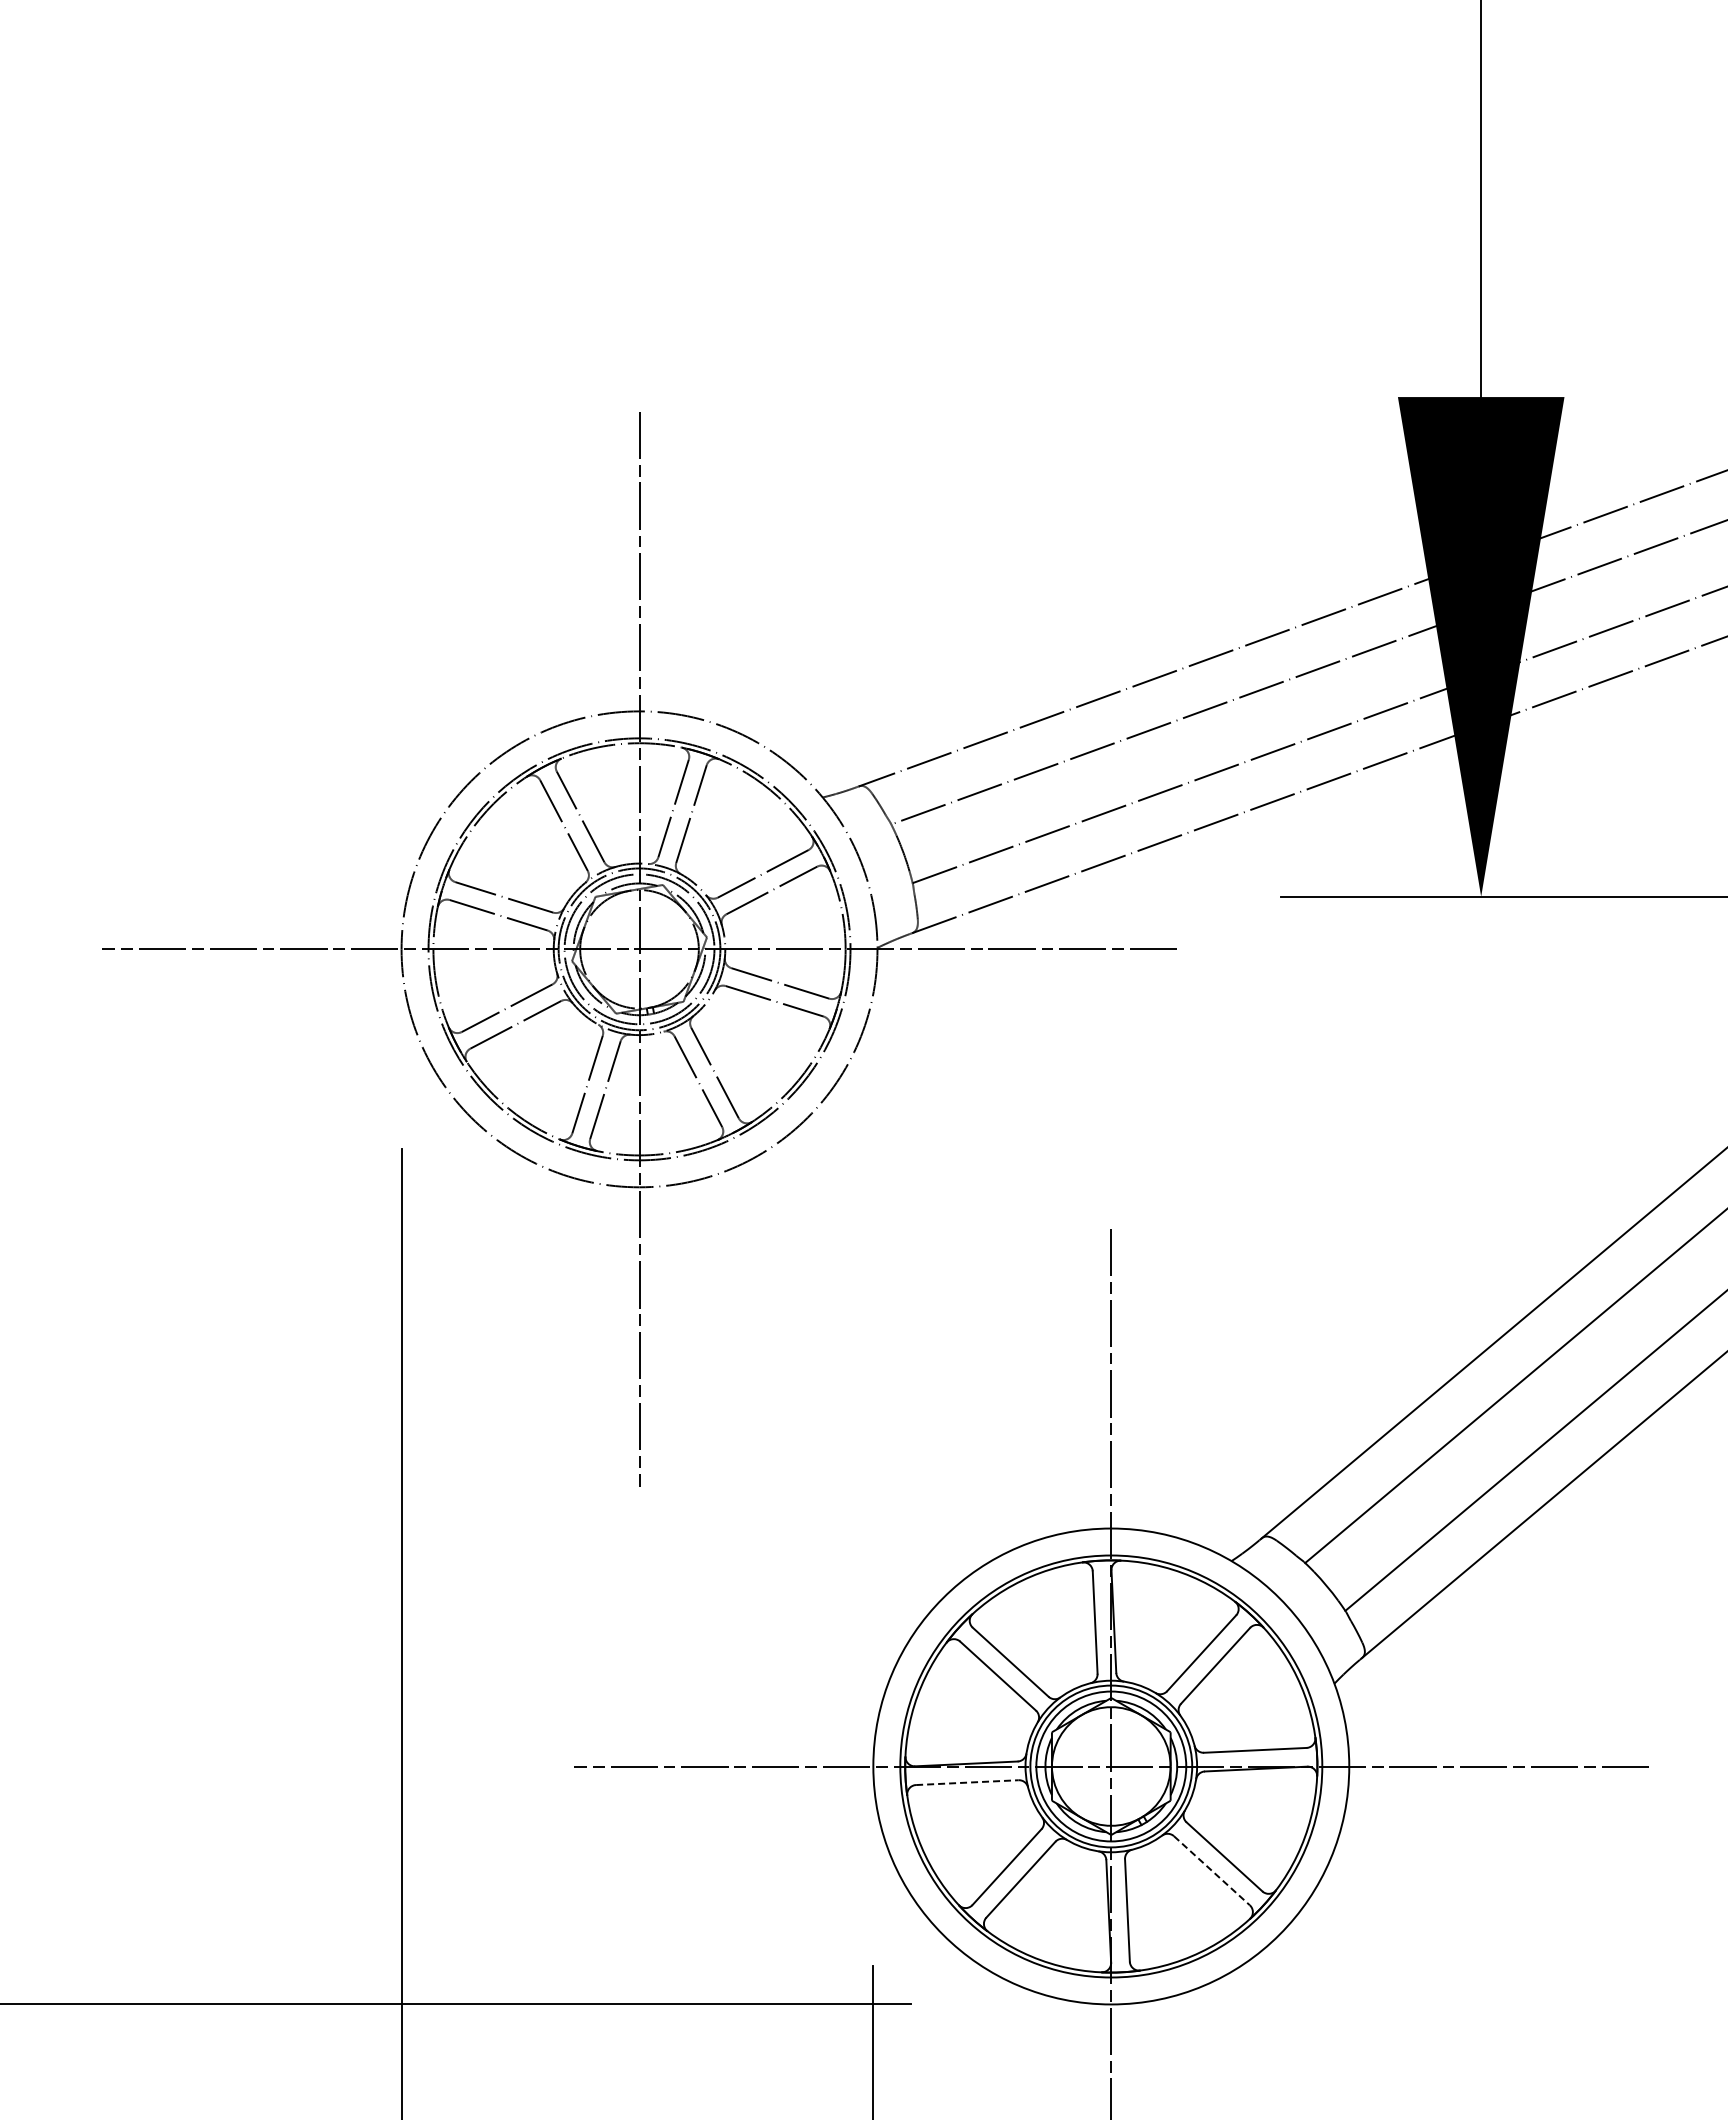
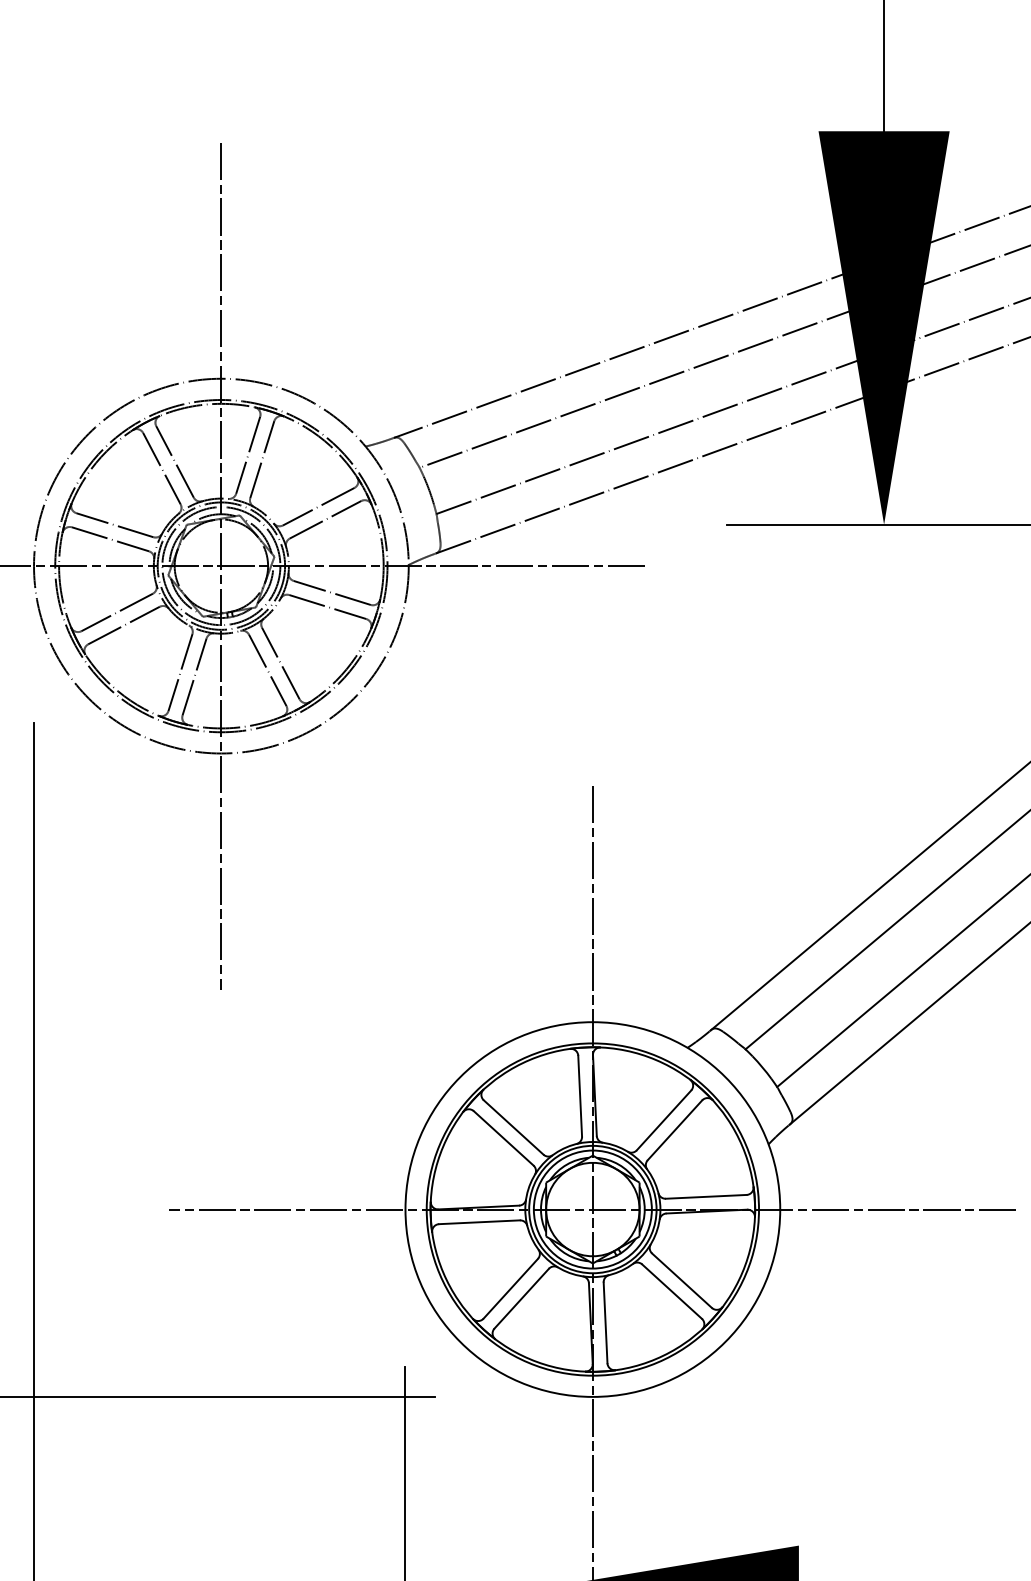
line: (967, 1782) -> (479, 1222), dashed -> solid
line: (1212, 1871) -> (672, 1292), dashed -> solid

